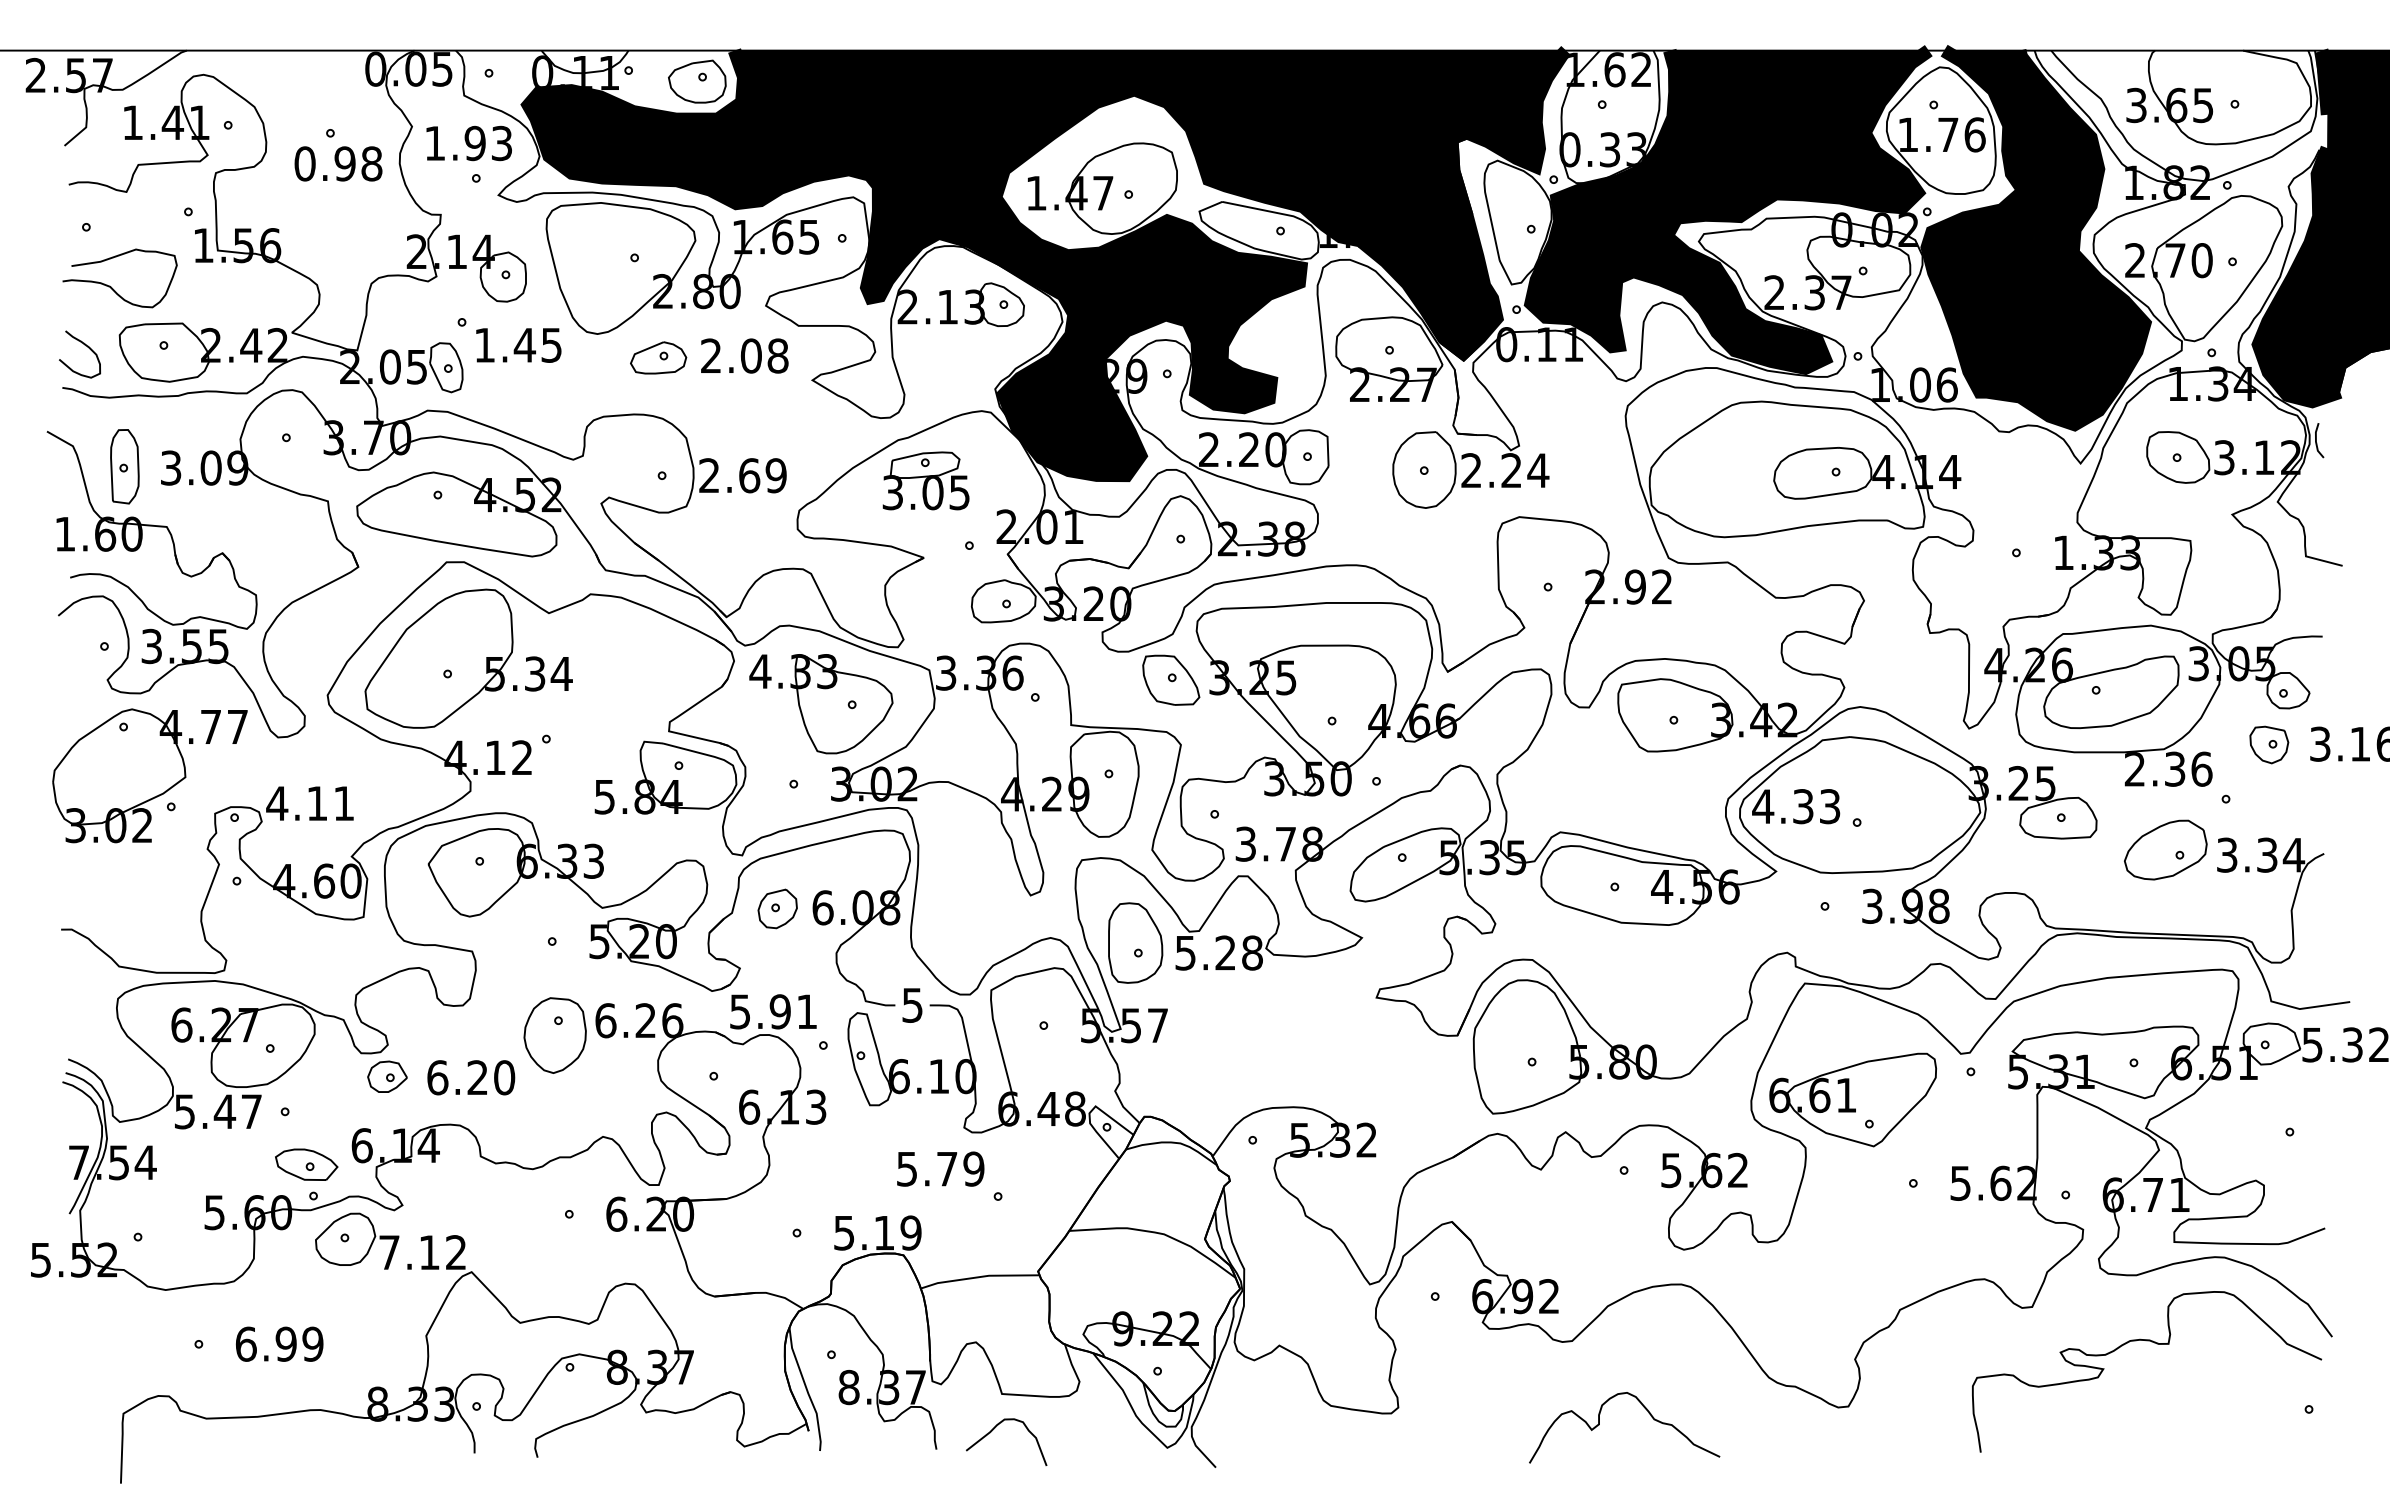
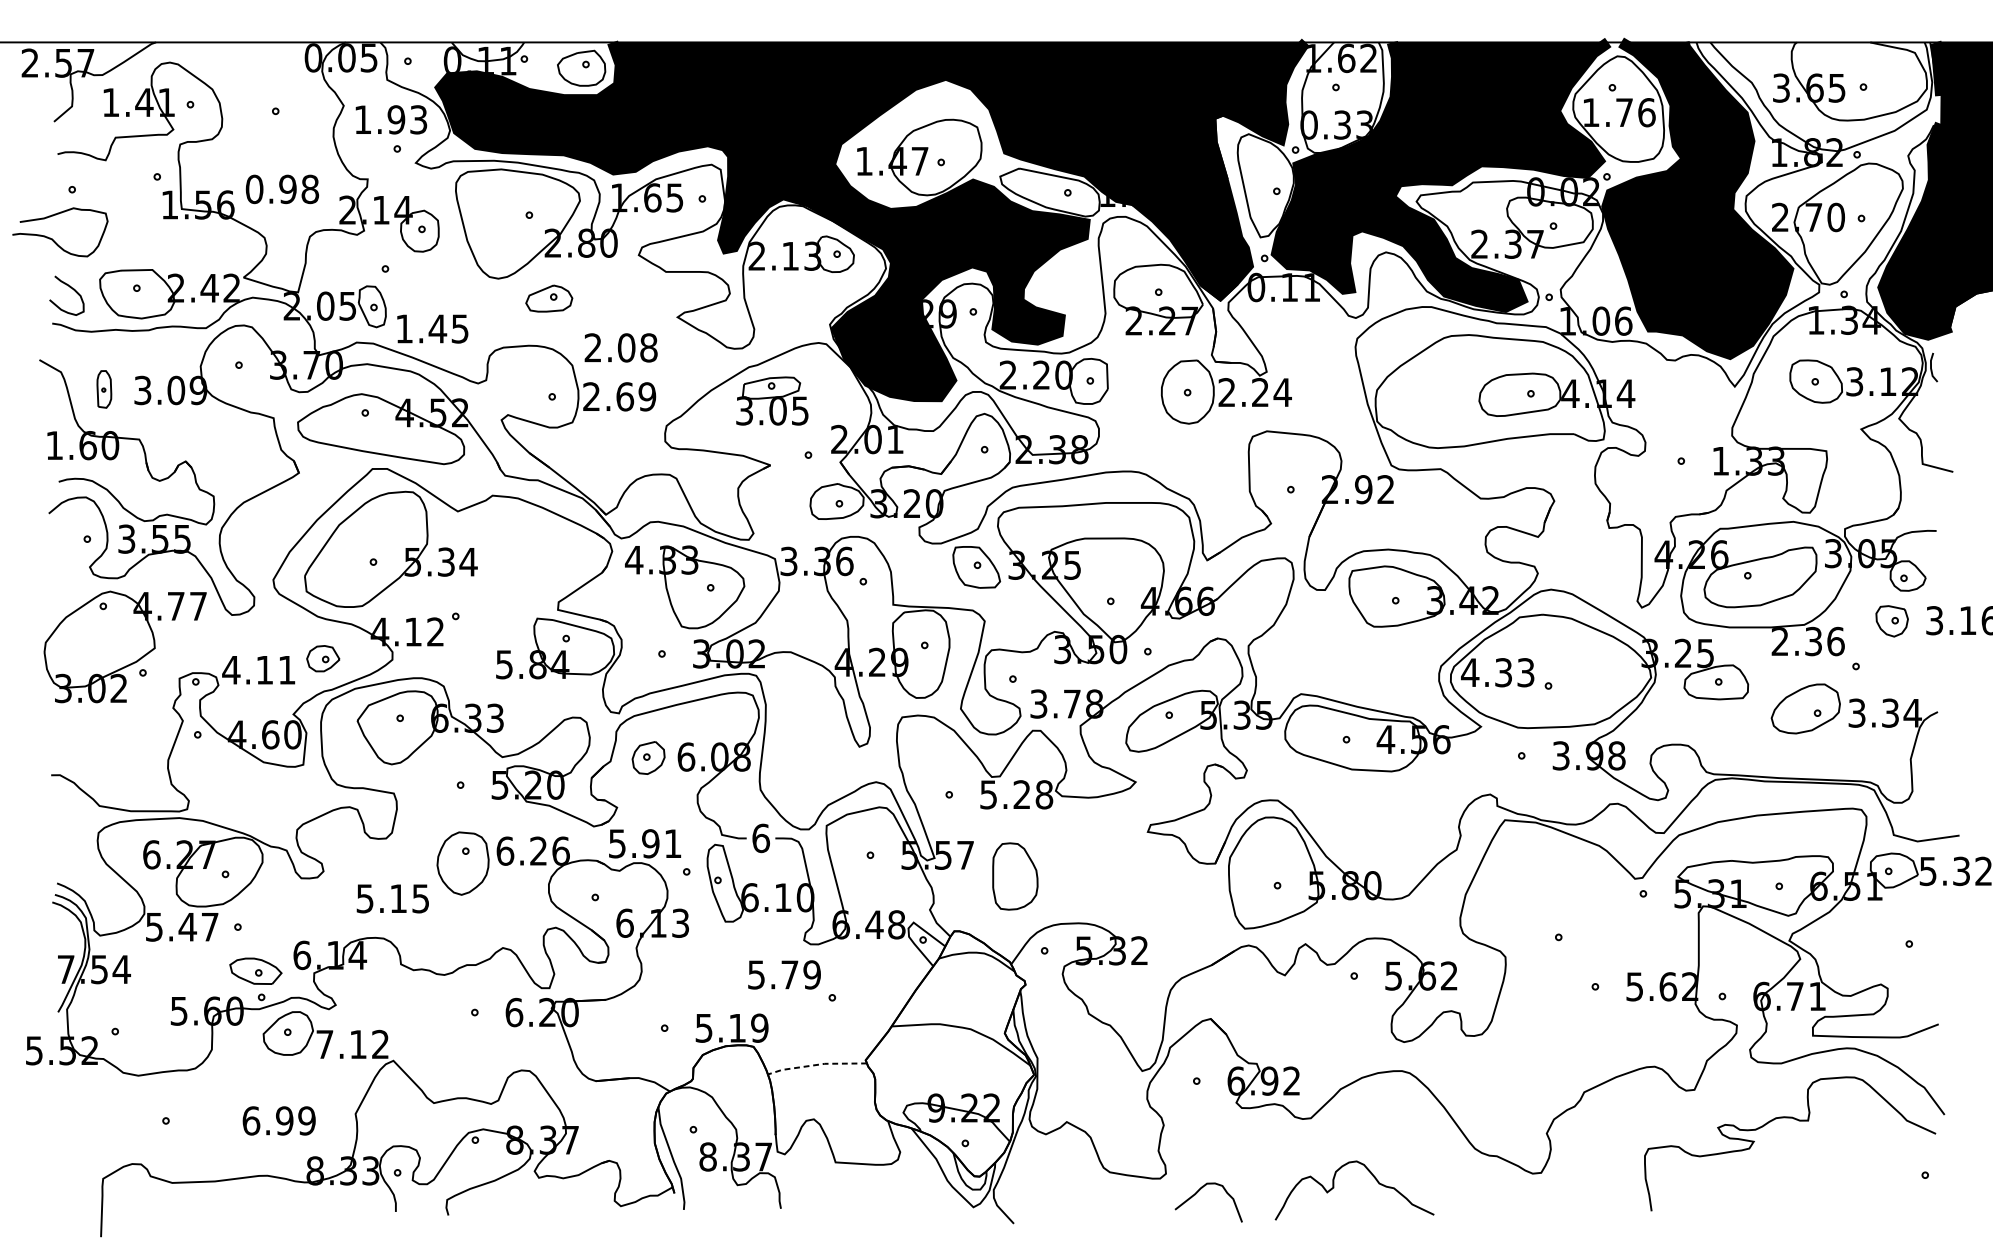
text: (338, 163) -> (282, 189), moved
curve: (111, 286) -> (53, 239), moved
text: (518, 345) -> (432, 329), moved
text: (744, 355) -> (620, 347), moved
part: (124, 466) -> (104, 389), size x0.6
part: (1135, 942) -> (1015, 876), moved
text: (912, 1004) -> (760, 837), 5 -> 6
part: (387, 1076) -> (323, 658), moved
text: (471, 1077) -> (393, 898), 6.20 -> 5.15
part: (1852, 1099) -> (1544, 916), removed
line: (979, 1277) -> (816, 1065), solid -> dashed
text: (279, 1343) -> (279, 1120), moved
curve: (994, 1429) -> (1198, 1192), moved

